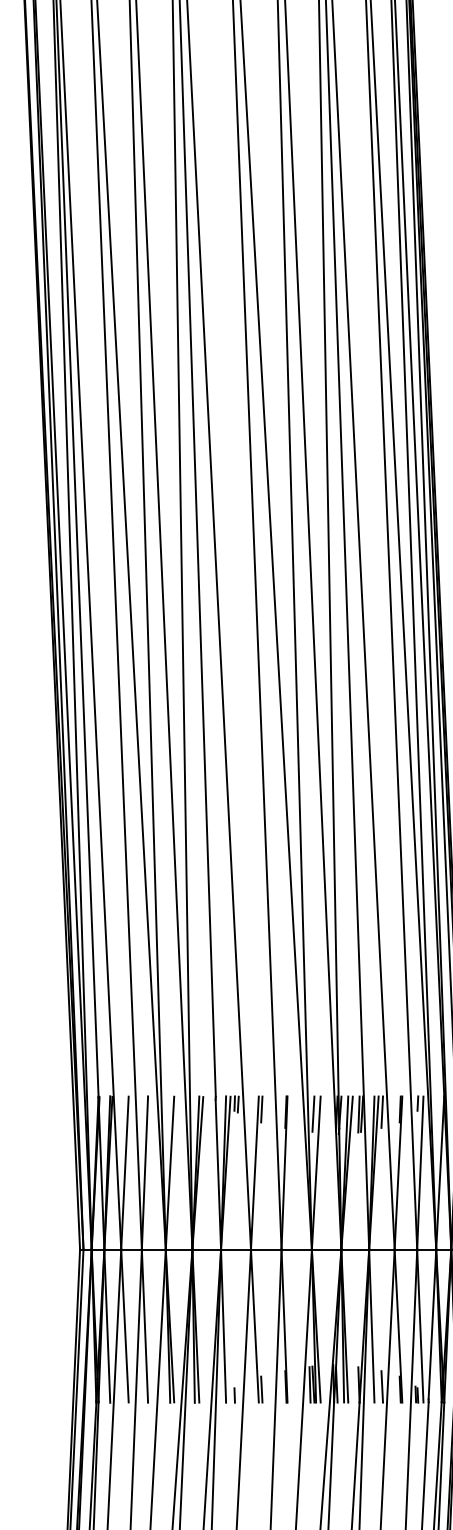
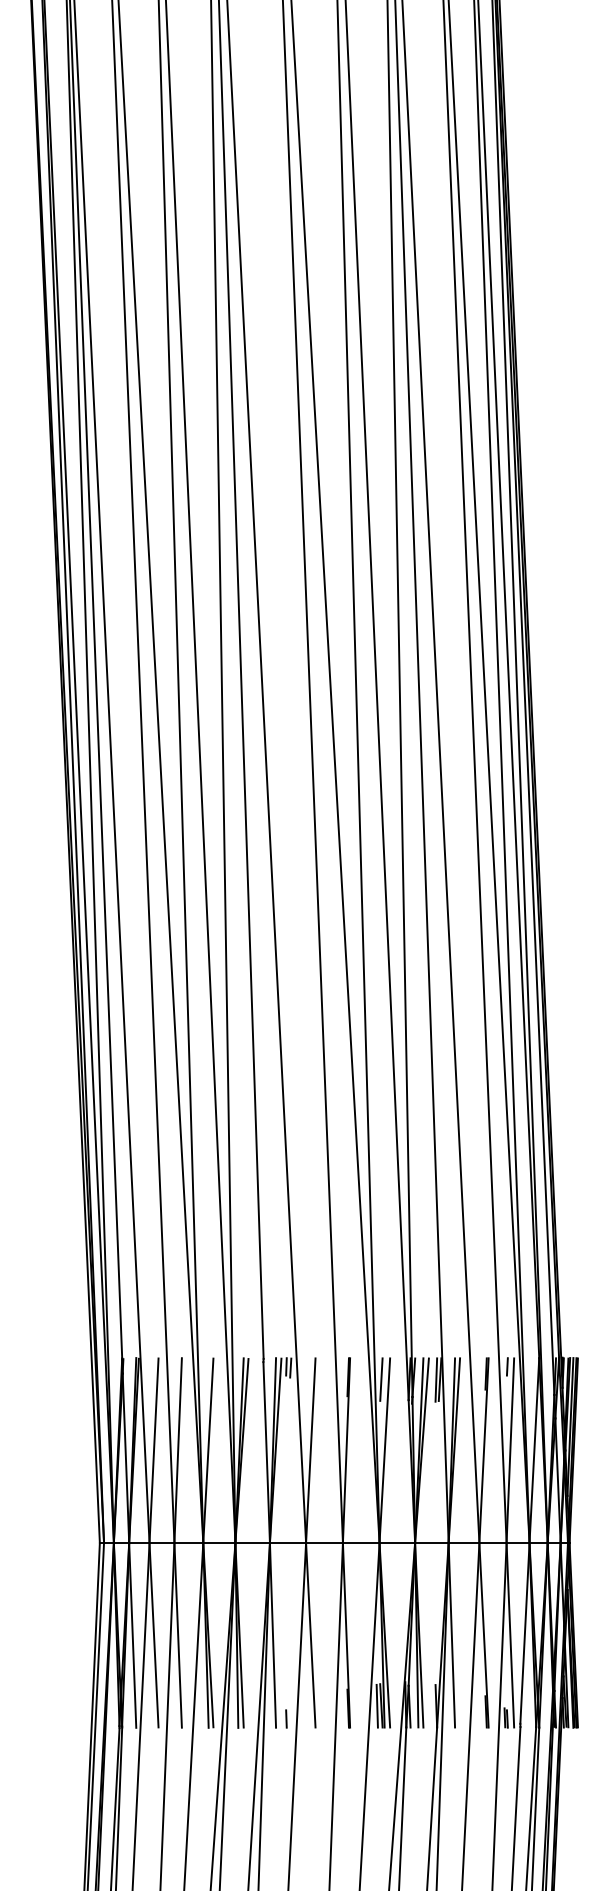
line: (261, 1109) -> (318, 1373), removed
line: (382, 1112) -> (464, 1377), removed
line: (382, 1386) -> (464, 1708), removed
line: (261, 1389) -> (318, 1711), removed

